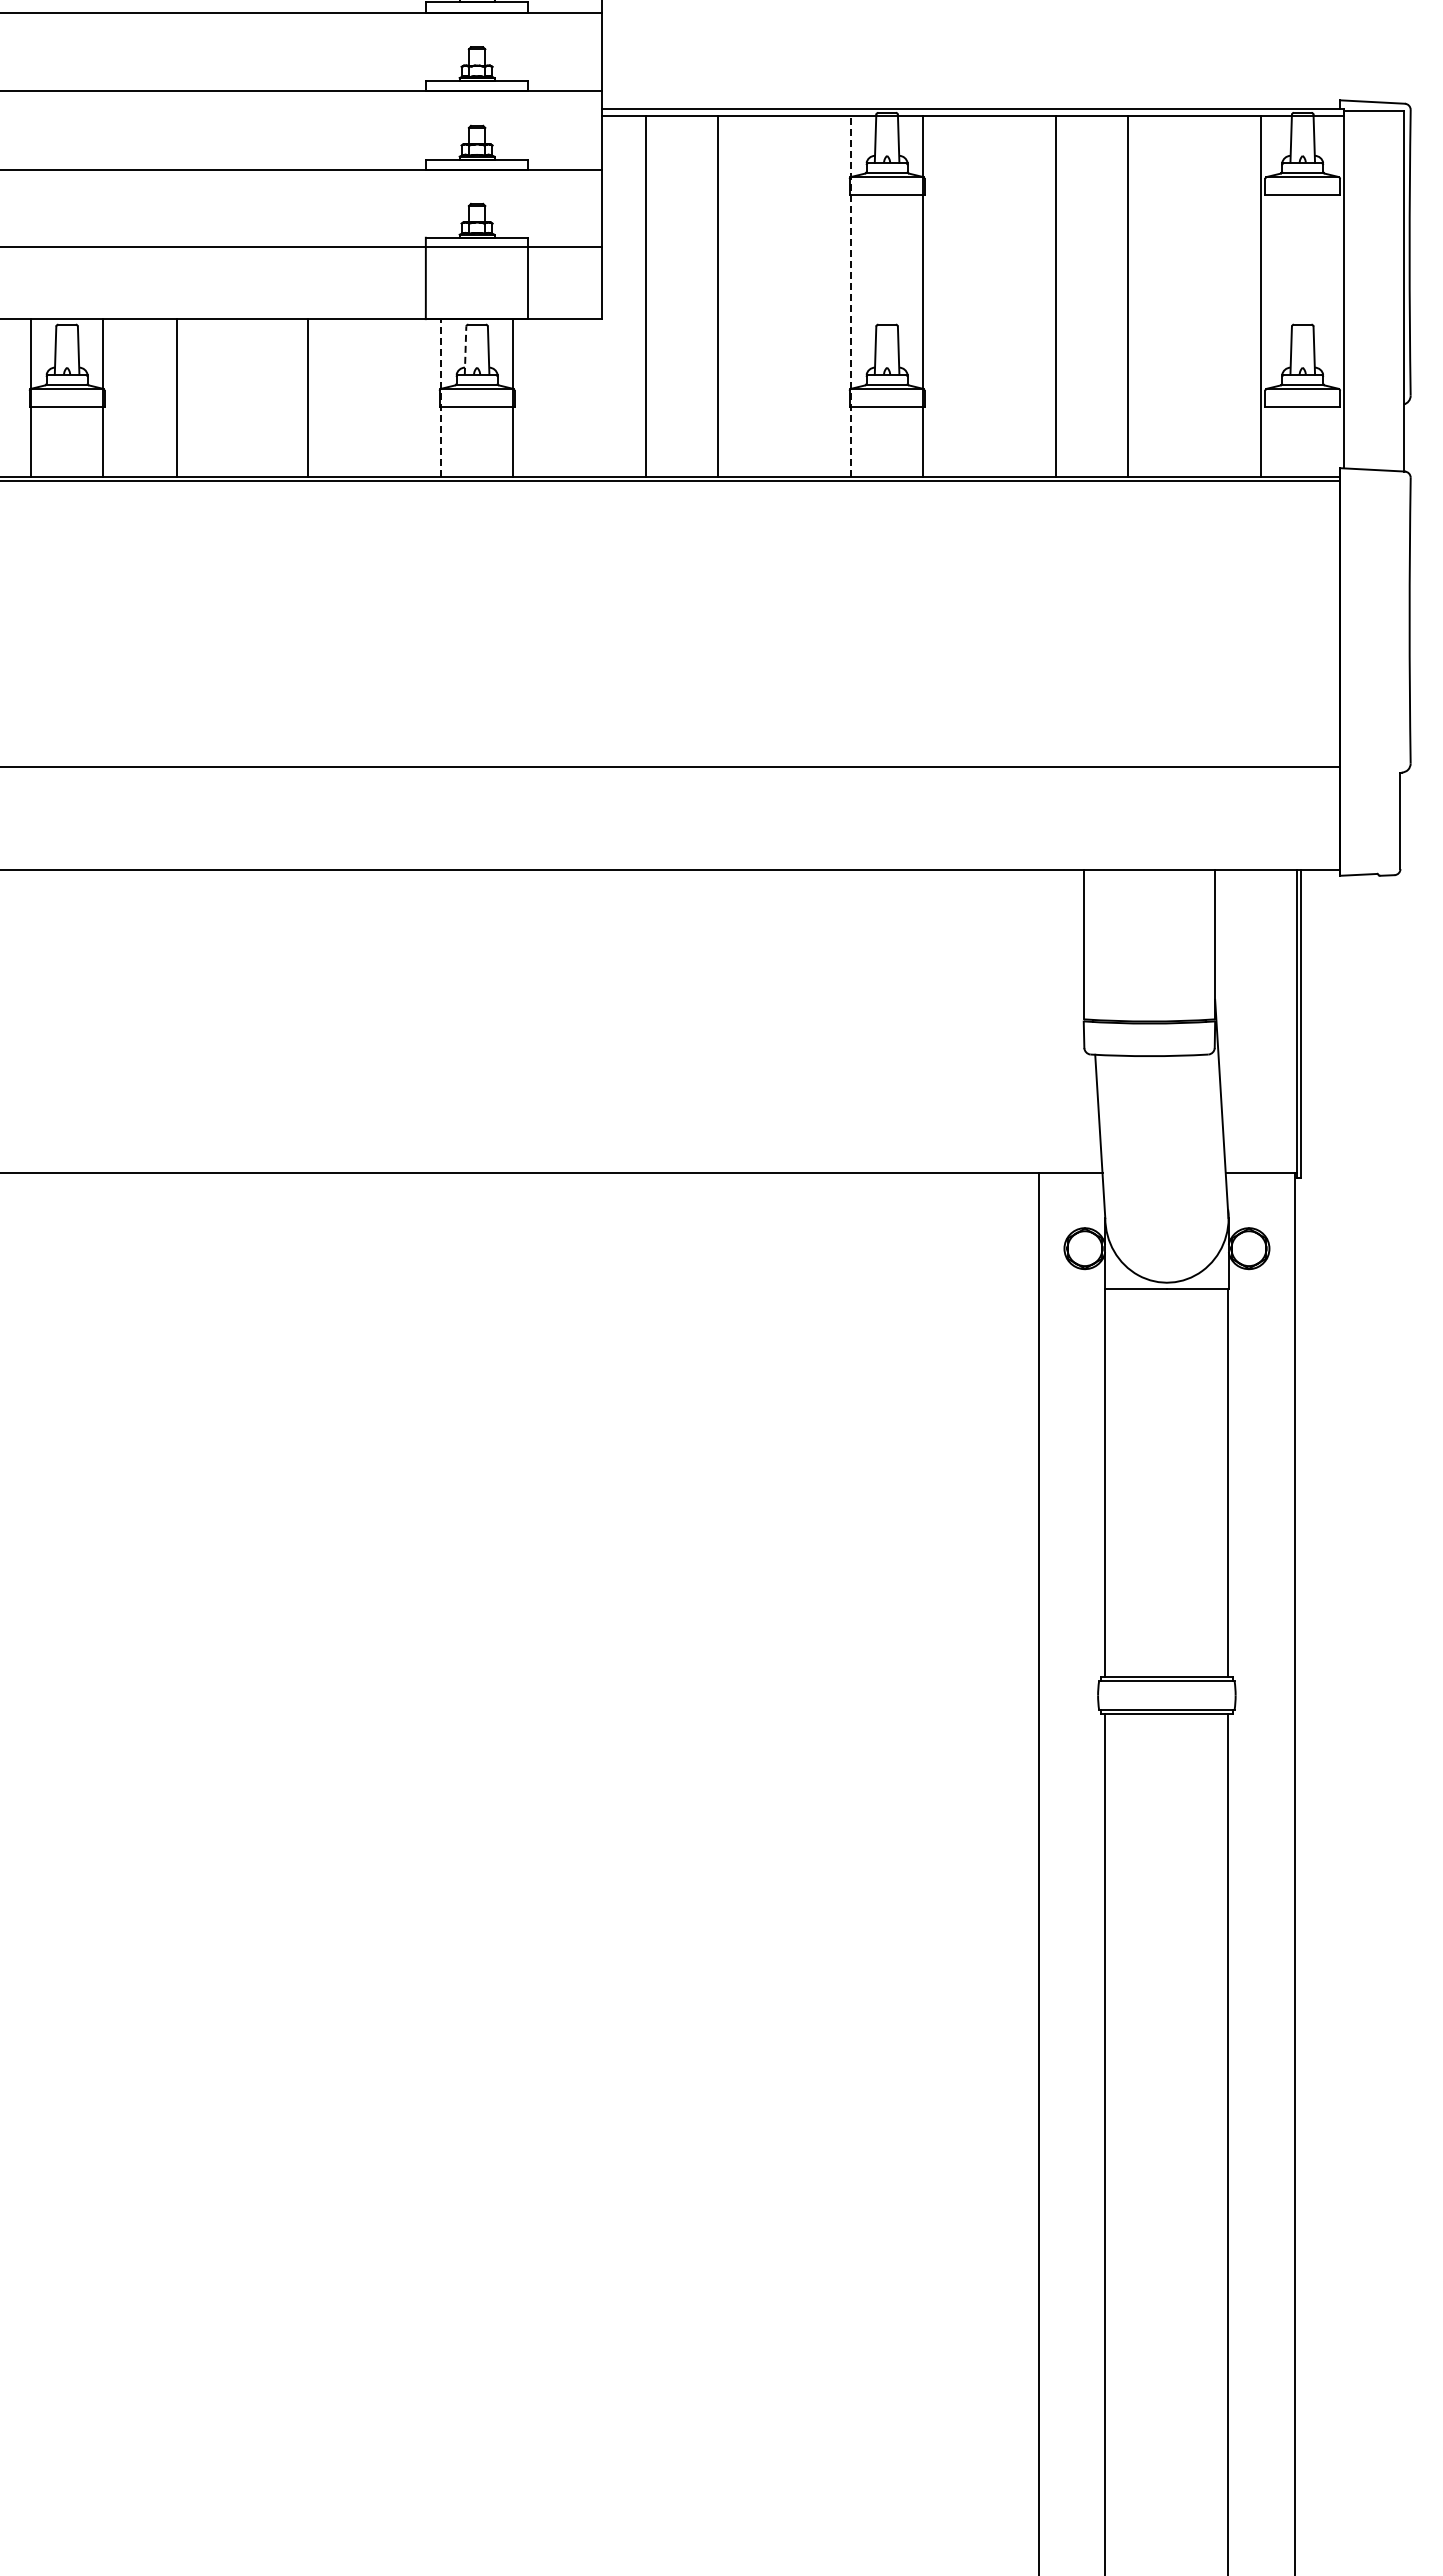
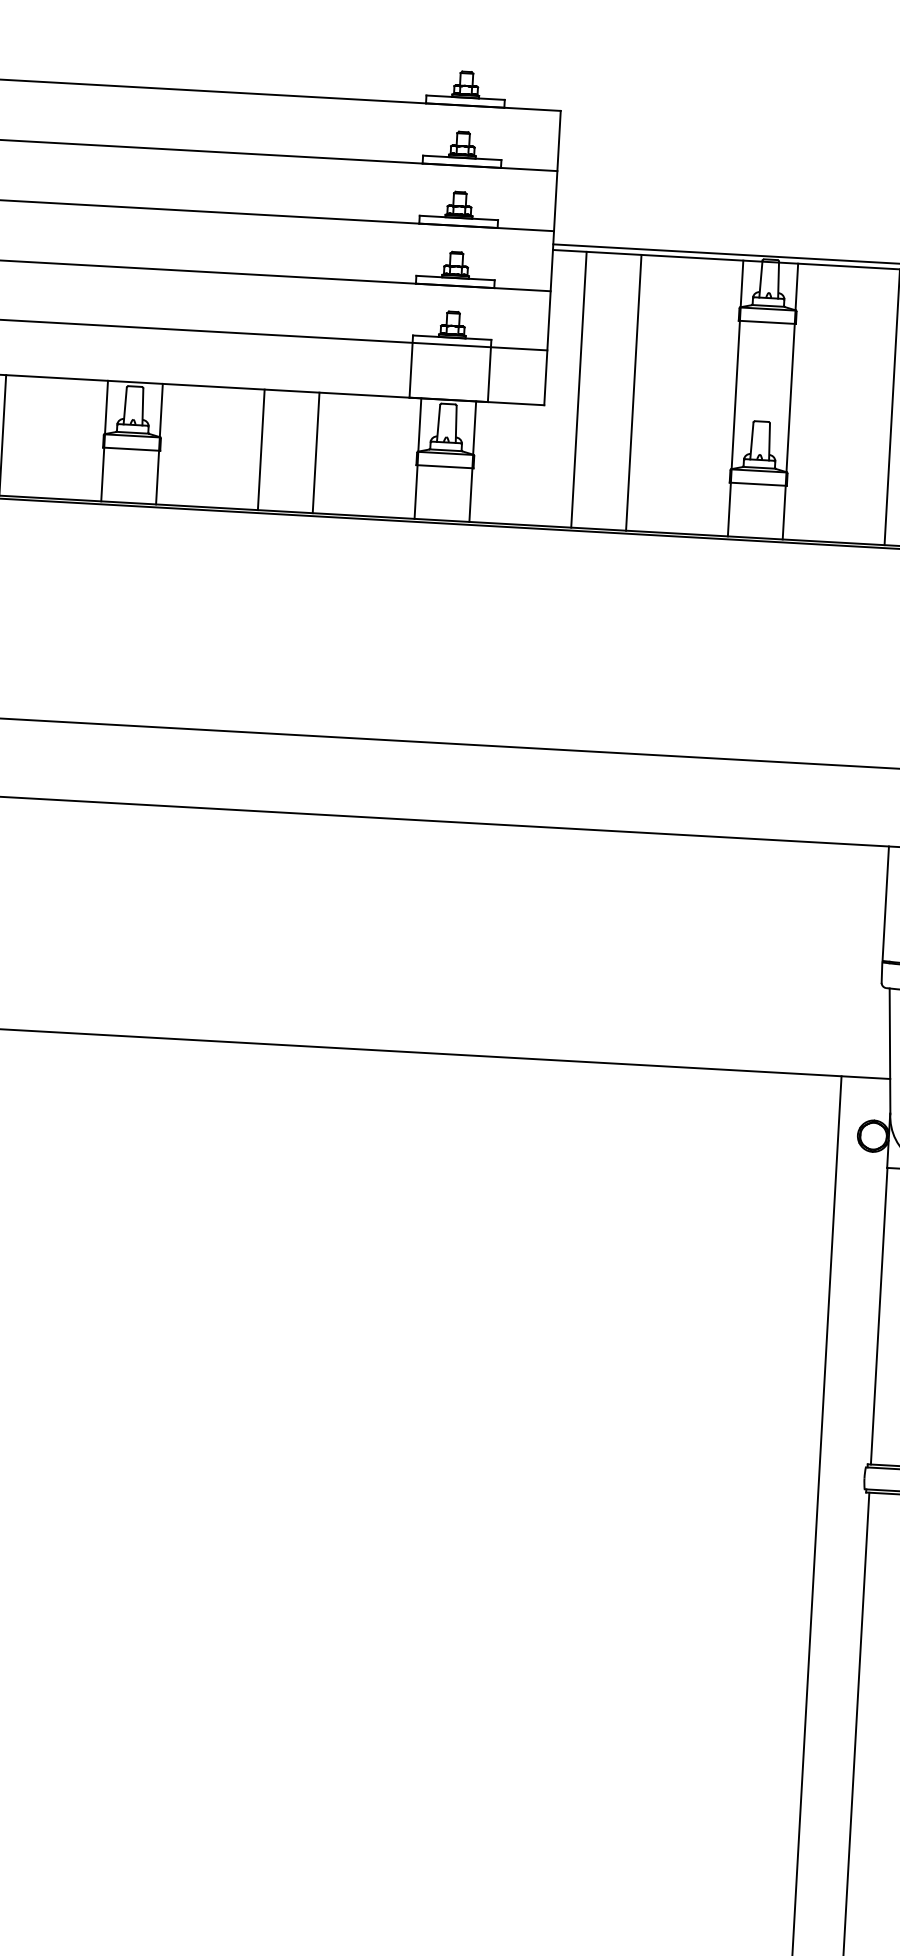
line: (851, 295) -> (735, 397), dashed -> solid
line: (465, 350) -> (438, 423), dashed -> solid
line: (177, 397) -> (261, 449), moved
line: (441, 398) -> (418, 459), dashed -> solid

